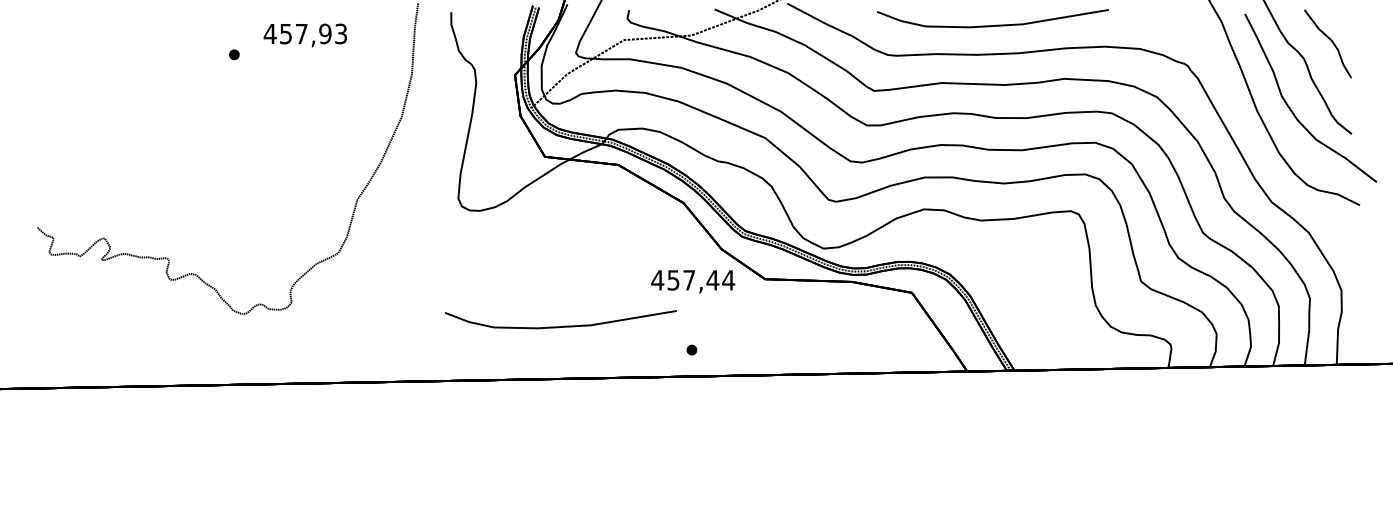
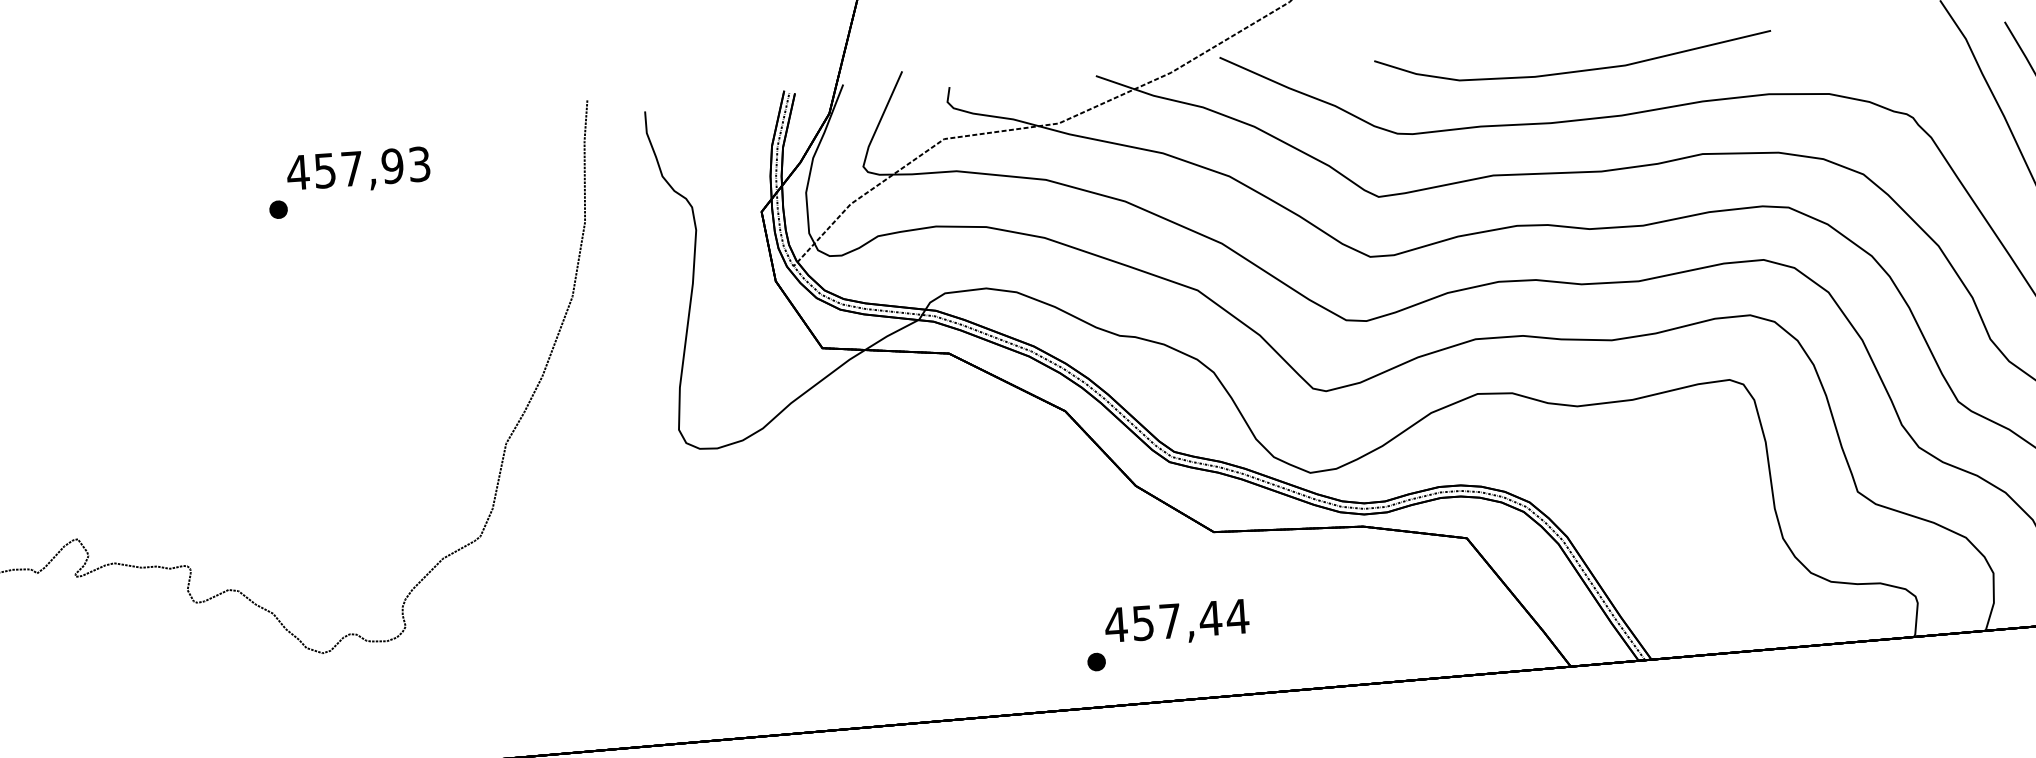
text: (304, 35) -> (357, 171), moved
text: (693, 281) -> (1177, 622), moved
curve: (560, 326) -> (868, 636), removed

